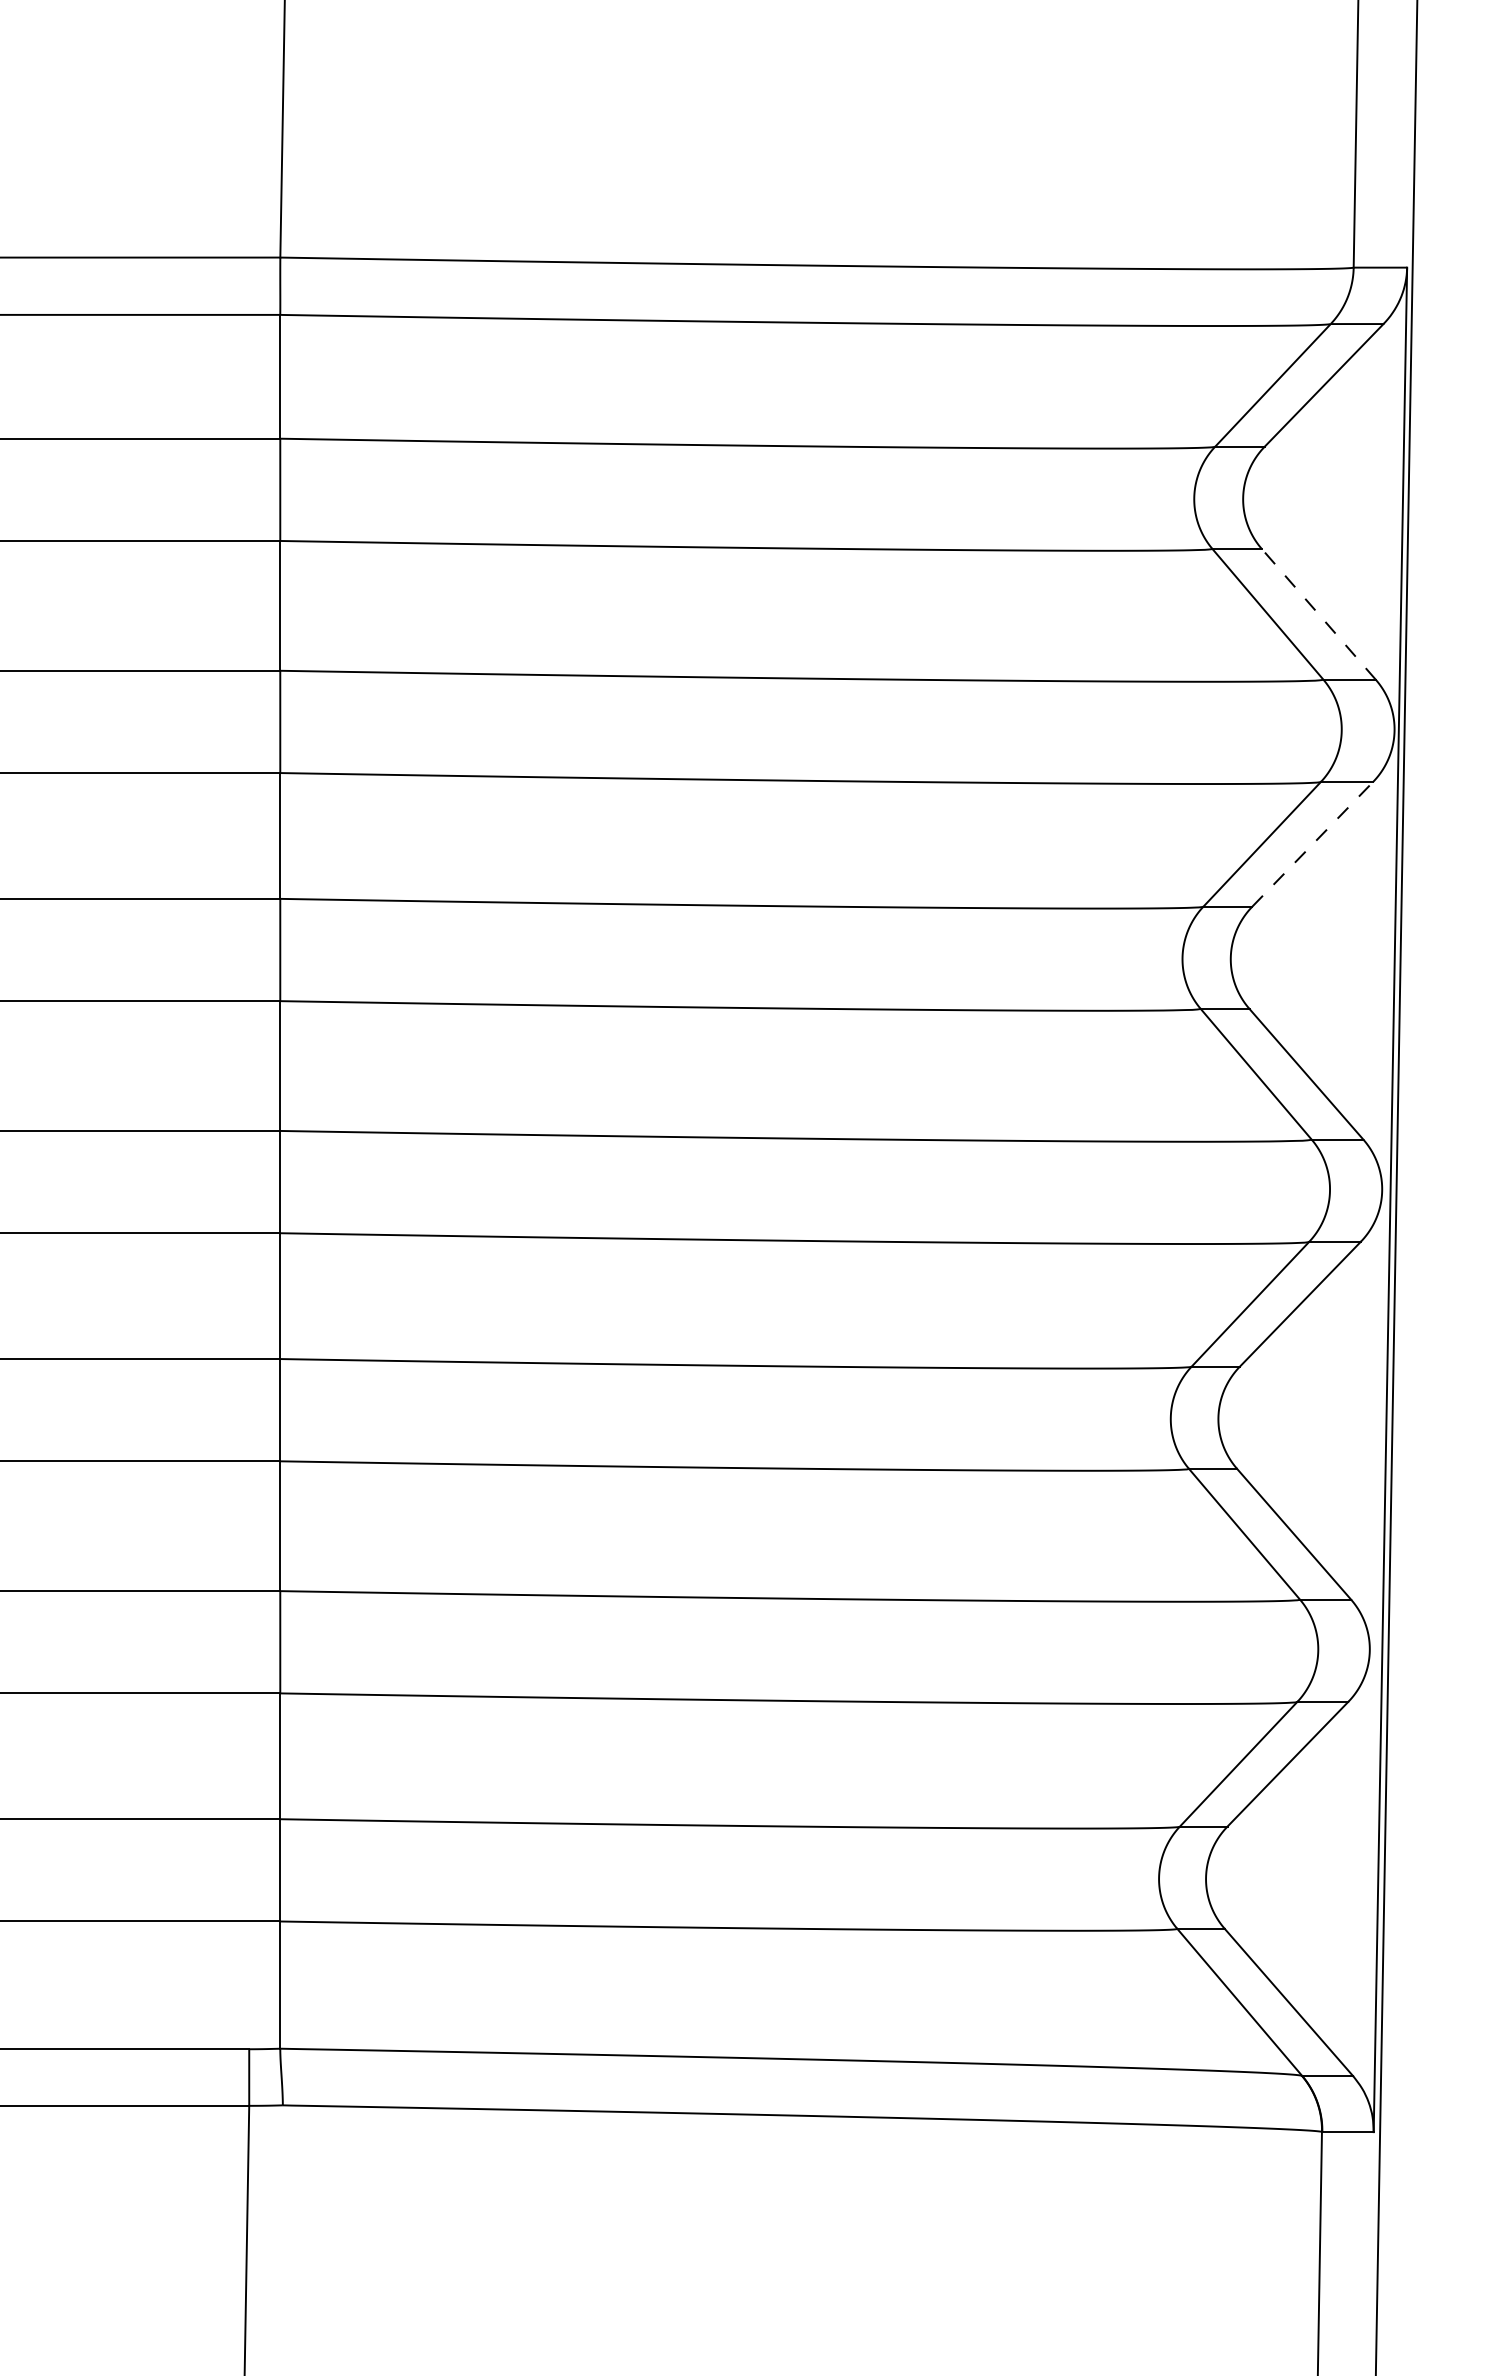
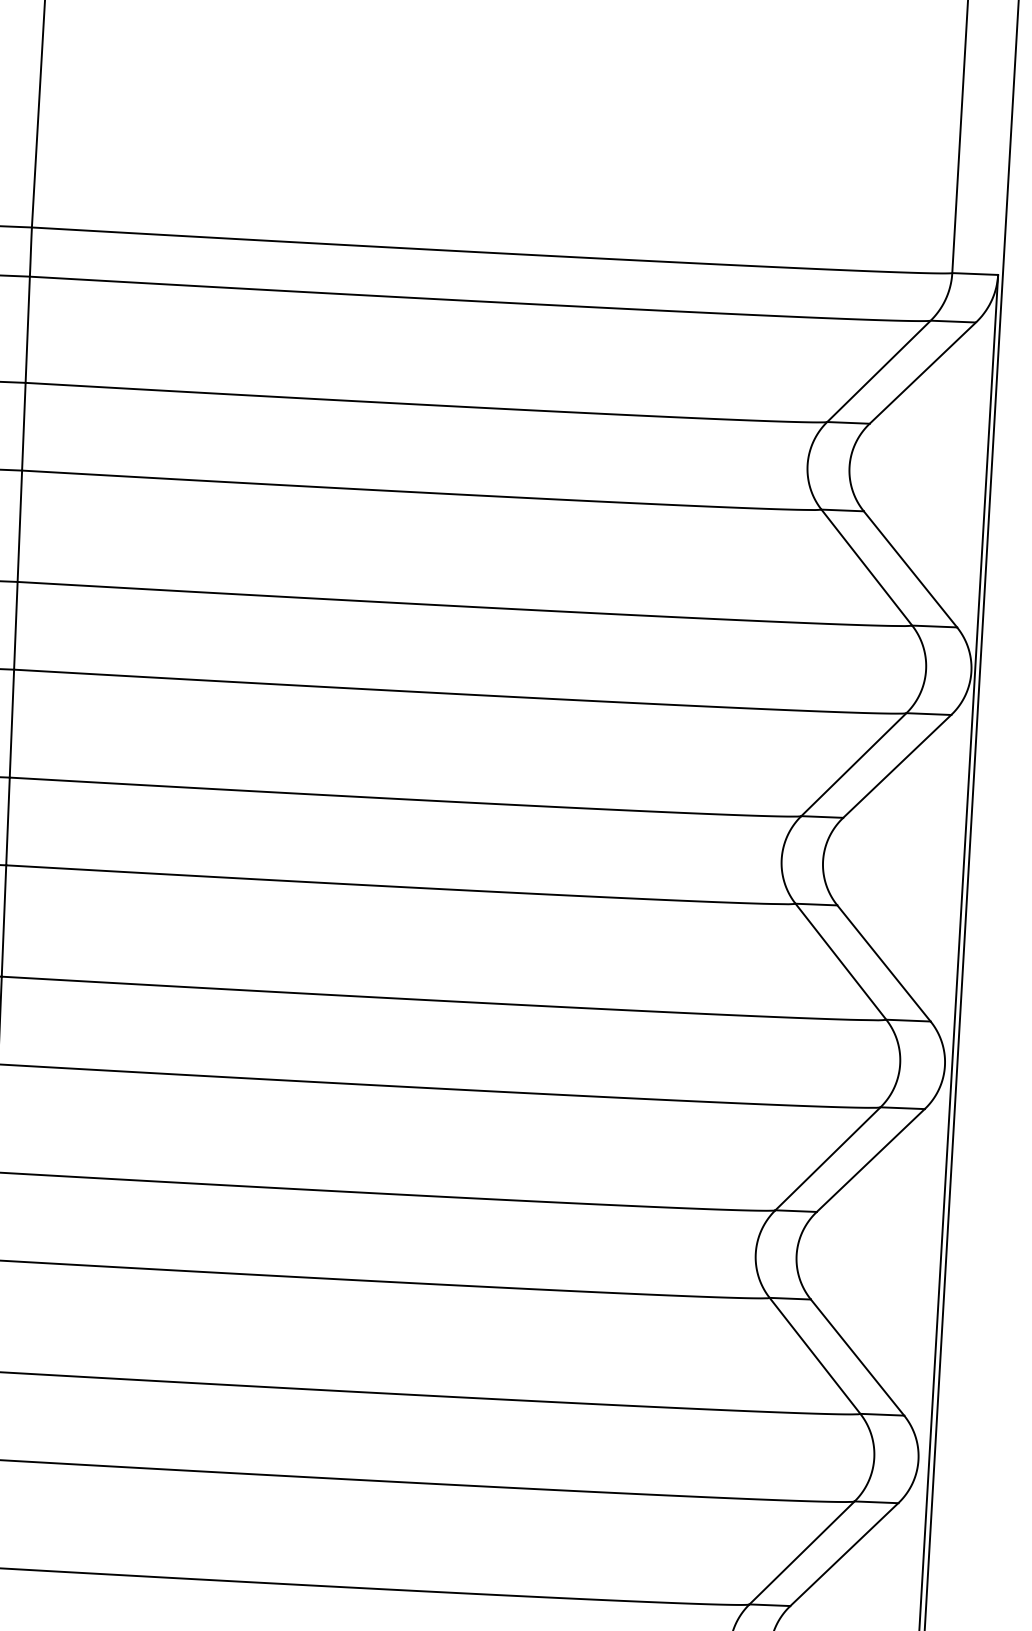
line: (1318, 614) -> (910, 569), dashed -> solid
line: (1312, 844) -> (897, 766), dashed -> solid

